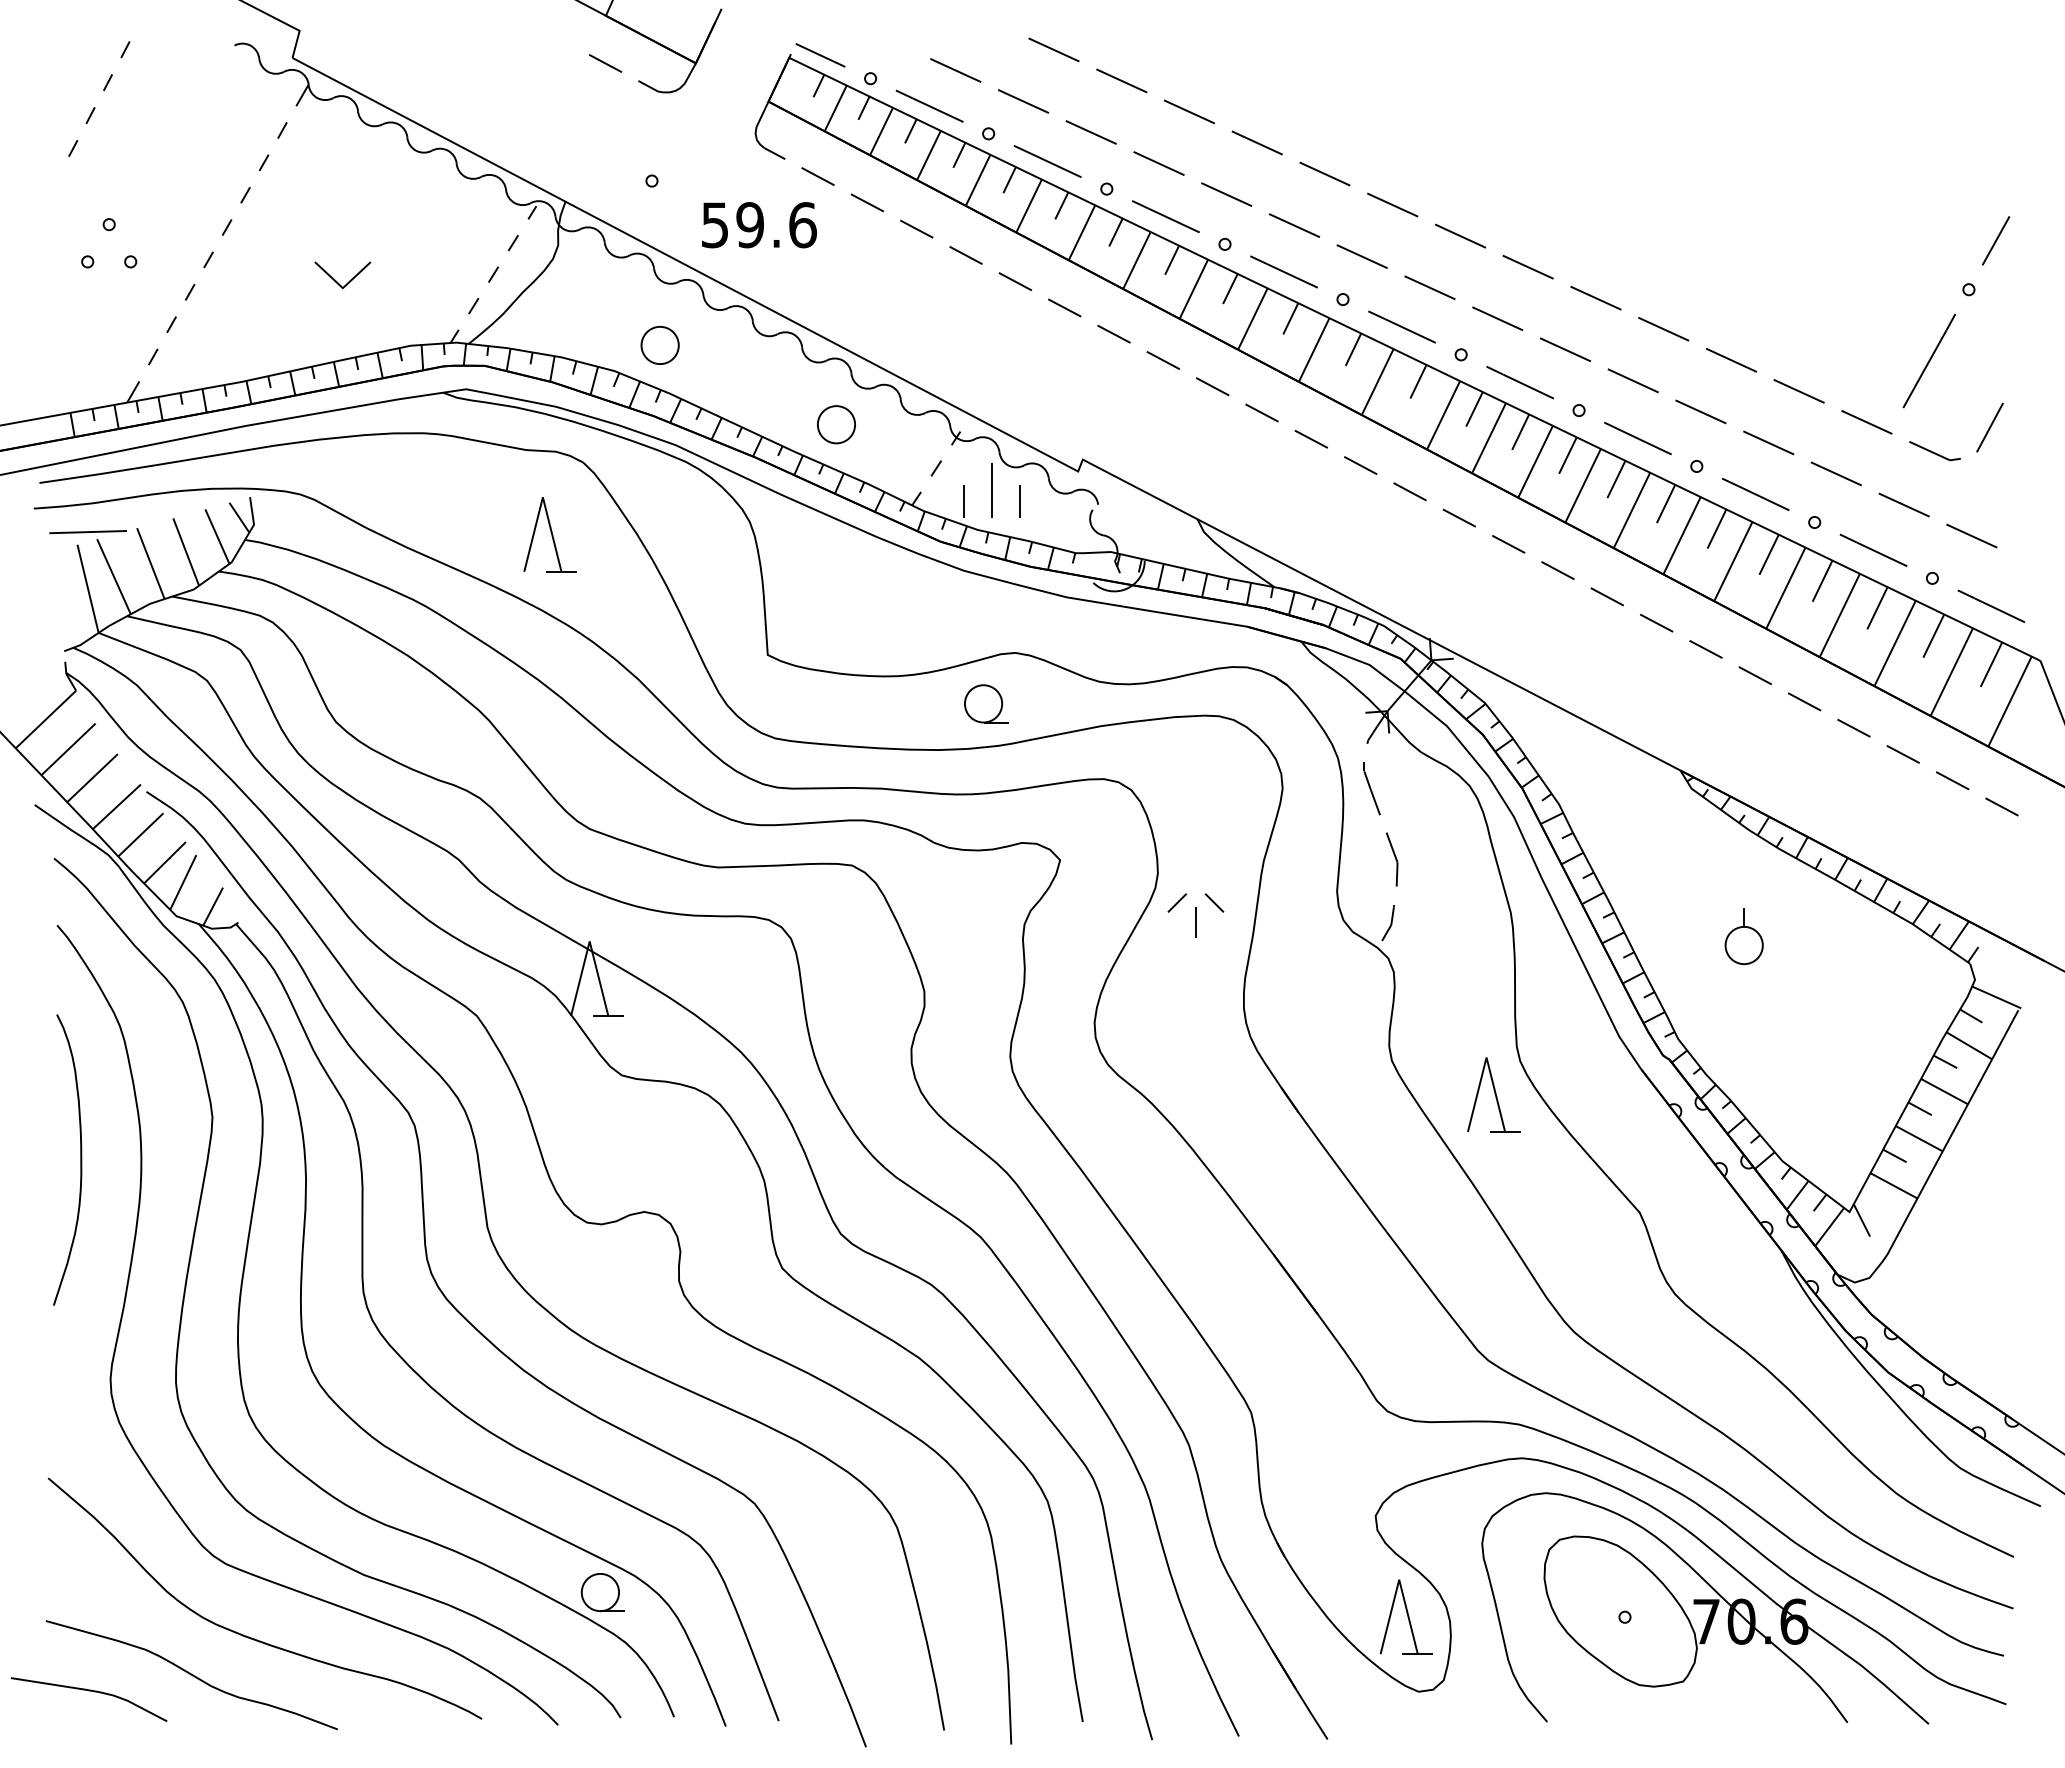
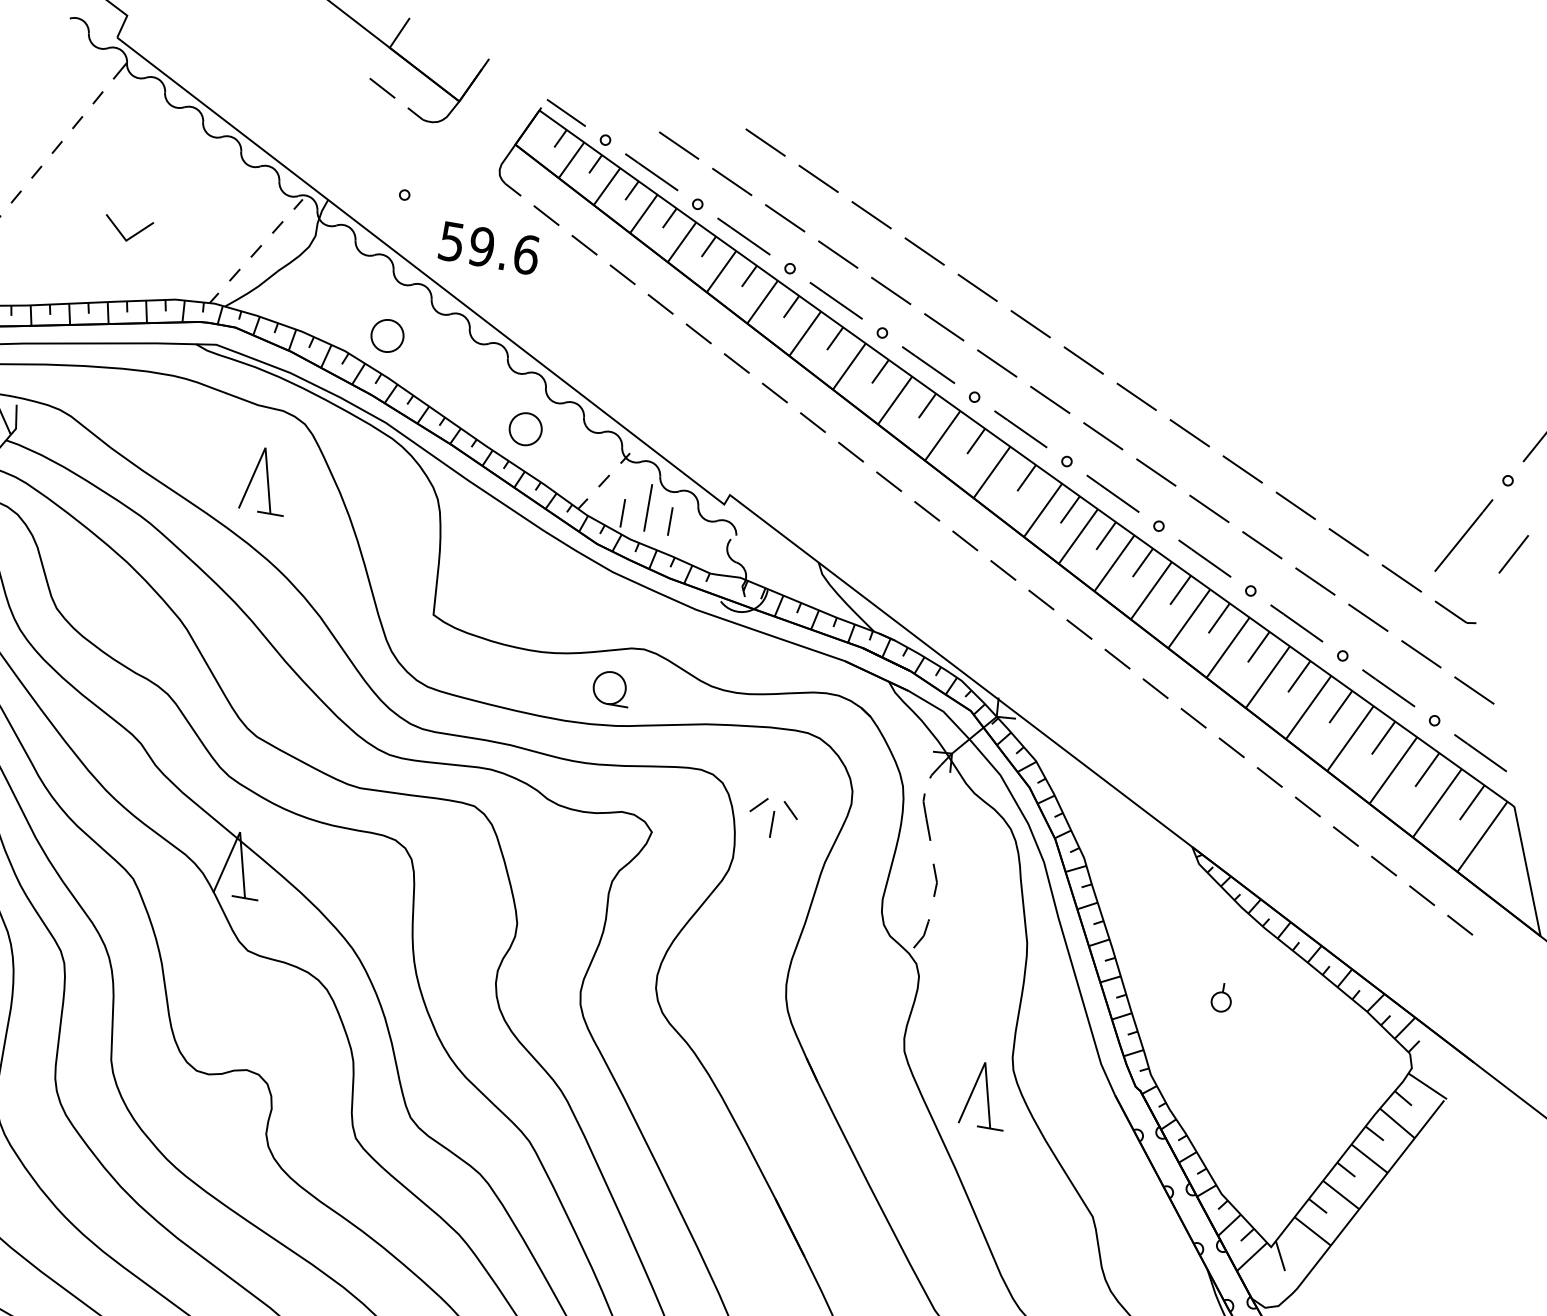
line: (1989, 427) -> (1513, 554), moved
part: (1391, 859) -> (933, 880), size x0.7
part: (1195, 915) -> (772, 818), moved
part: (1743, 936) -> (1221, 997), size x0.6

